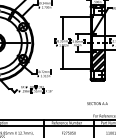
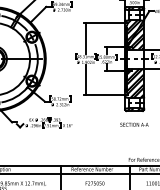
hatch: (97, 25) -> (134, 34), added
text: (97, 103) -> (134, 124), moved

